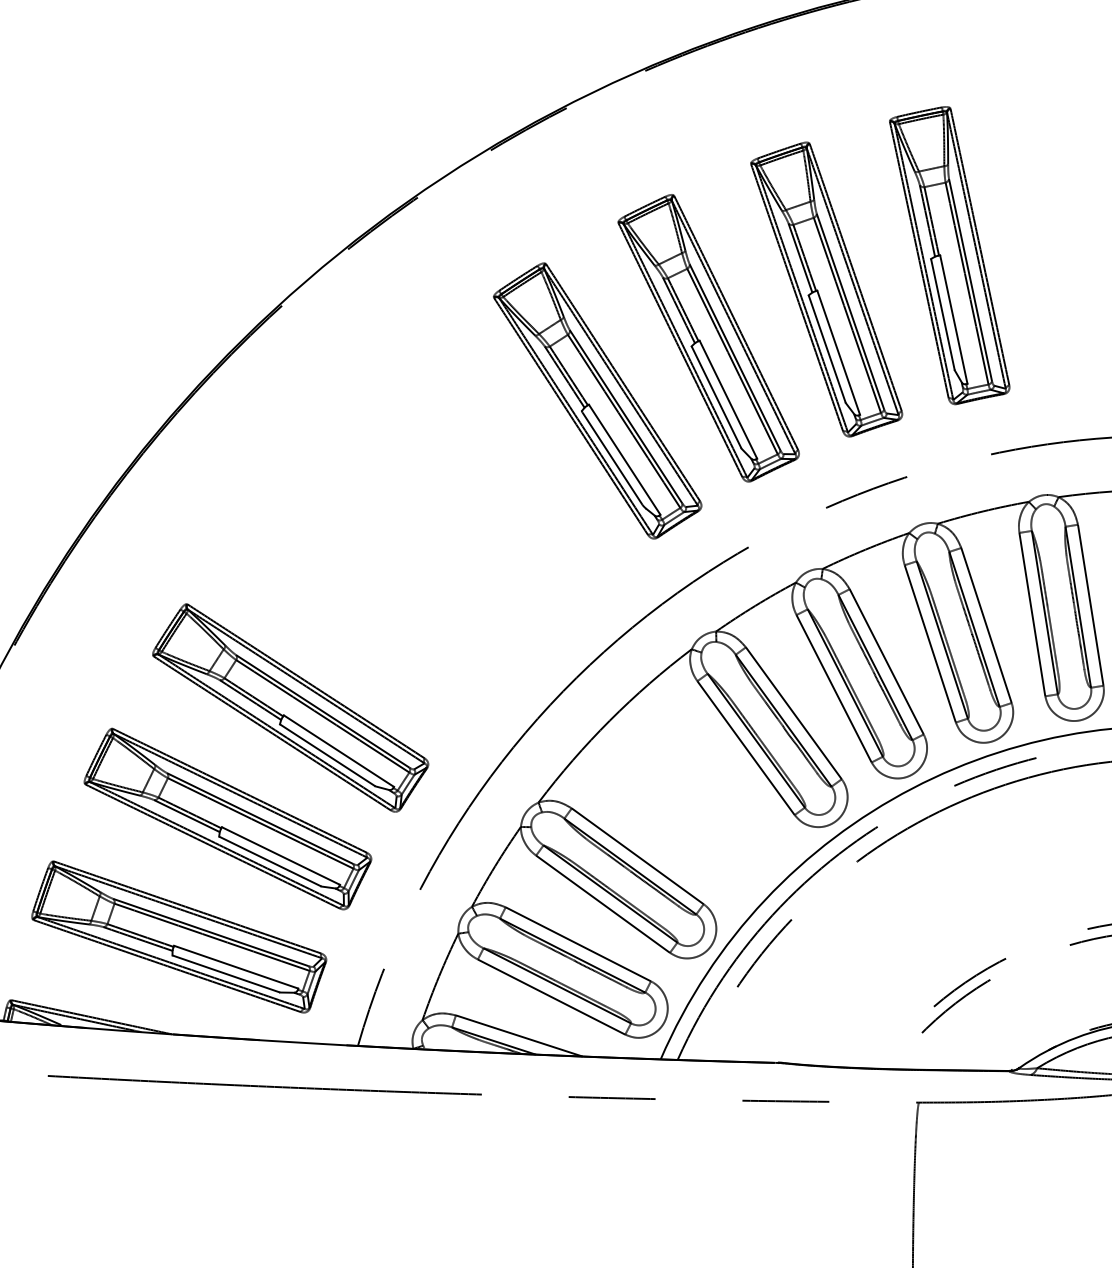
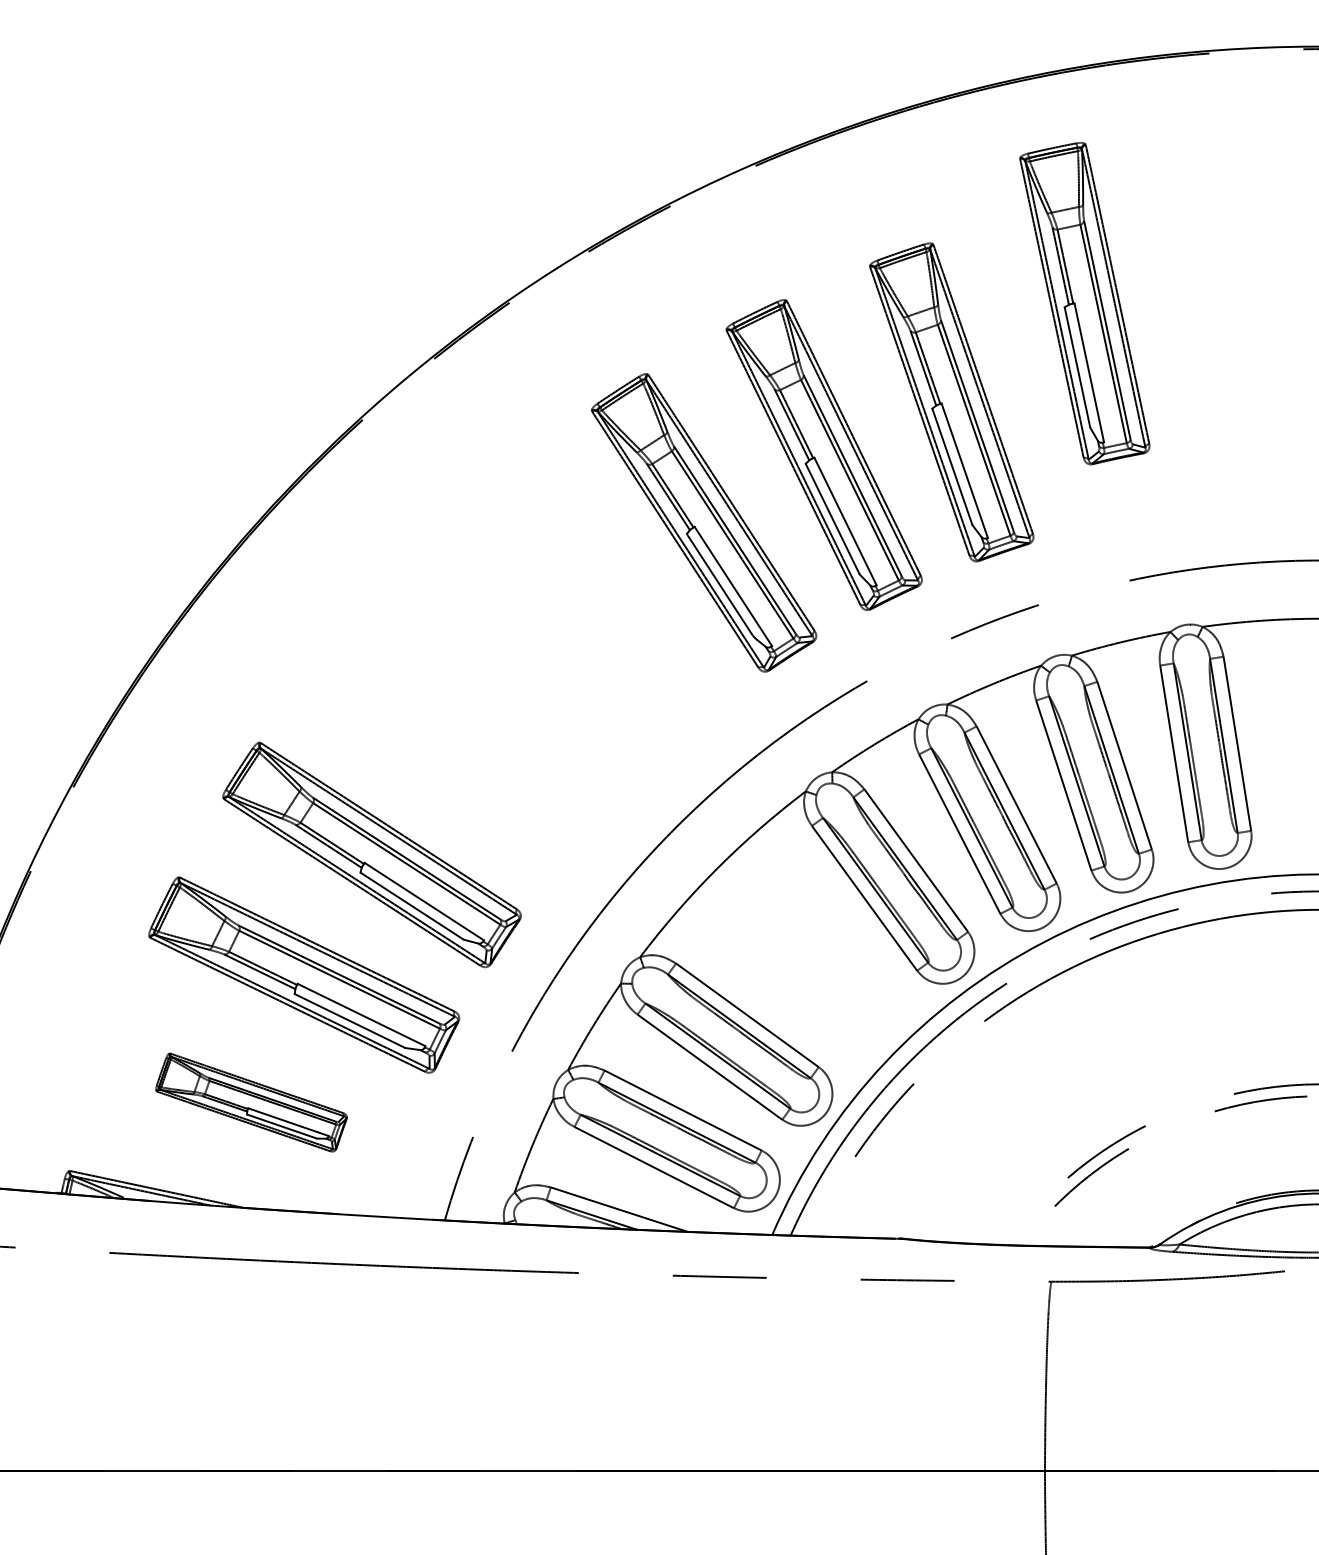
part: (949, 255) -> (1084, 303), moved
part: (179, 936) -> (251, 1102), size x0.6

